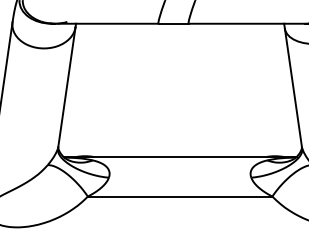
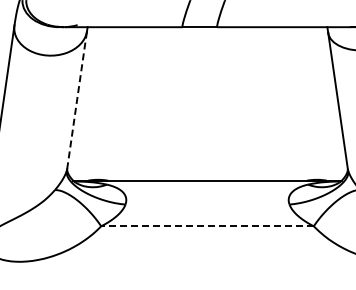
line: (67, 87) -> (77, 100), solid -> dashed
line: (180, 196) -> (207, 226), solid -> dashed

